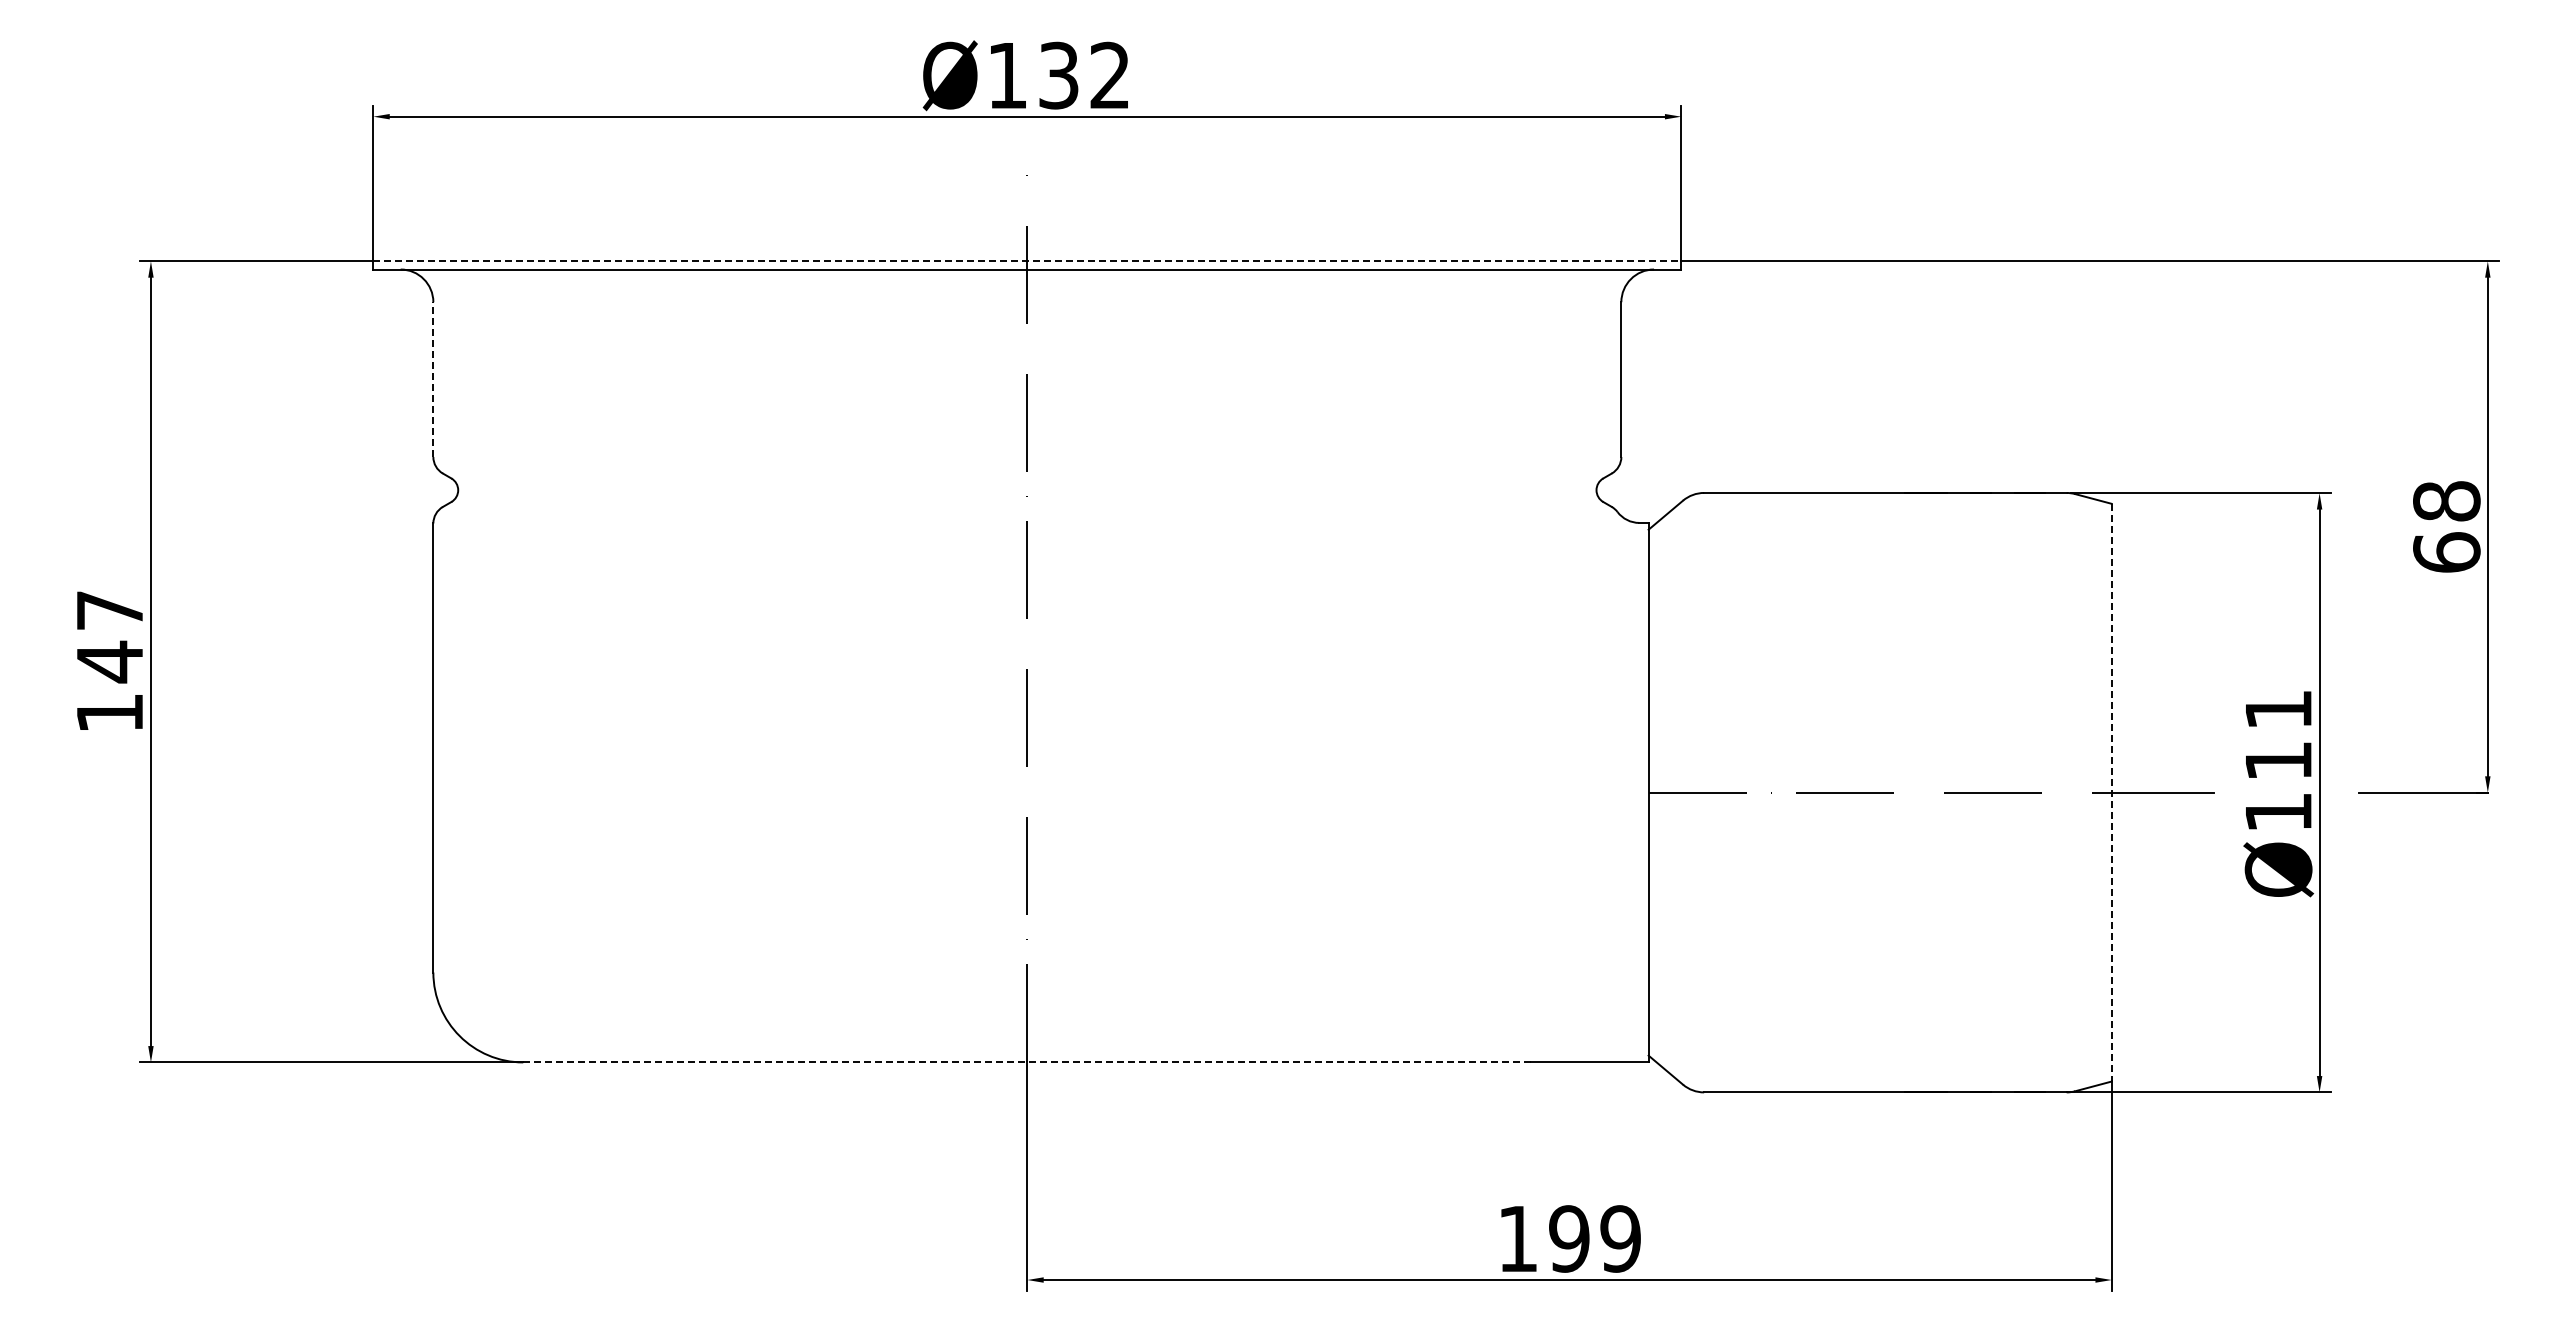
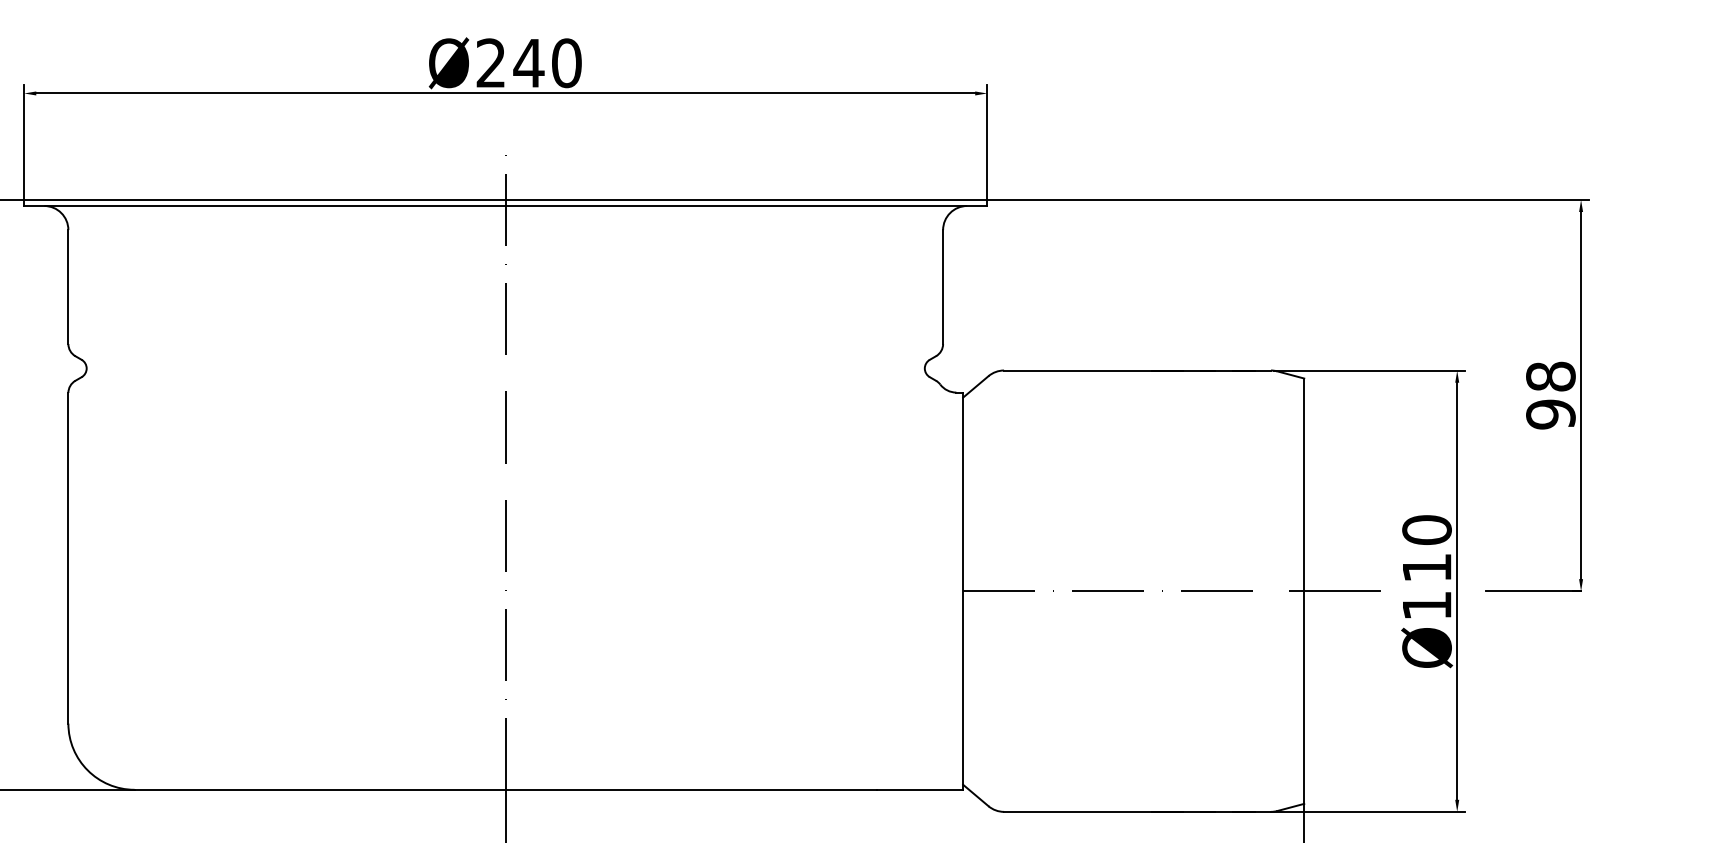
text: (1059, 75) -> (529, 63), Ø132 -> Ø240
line: (1027, 261) -> (505, 200), dashed -> solid
line: (433, 379) -> (68, 286), dashed -> solid
text: (2446, 552) -> (1550, 414), 68 -> 98
text: (2278, 709) -> (1426, 529), Ø111 -> Ø110
line: (2111, 792) -> (1304, 591), dashed -> solid
line: (1026, 1062) -> (505, 789), dashed -> solid

